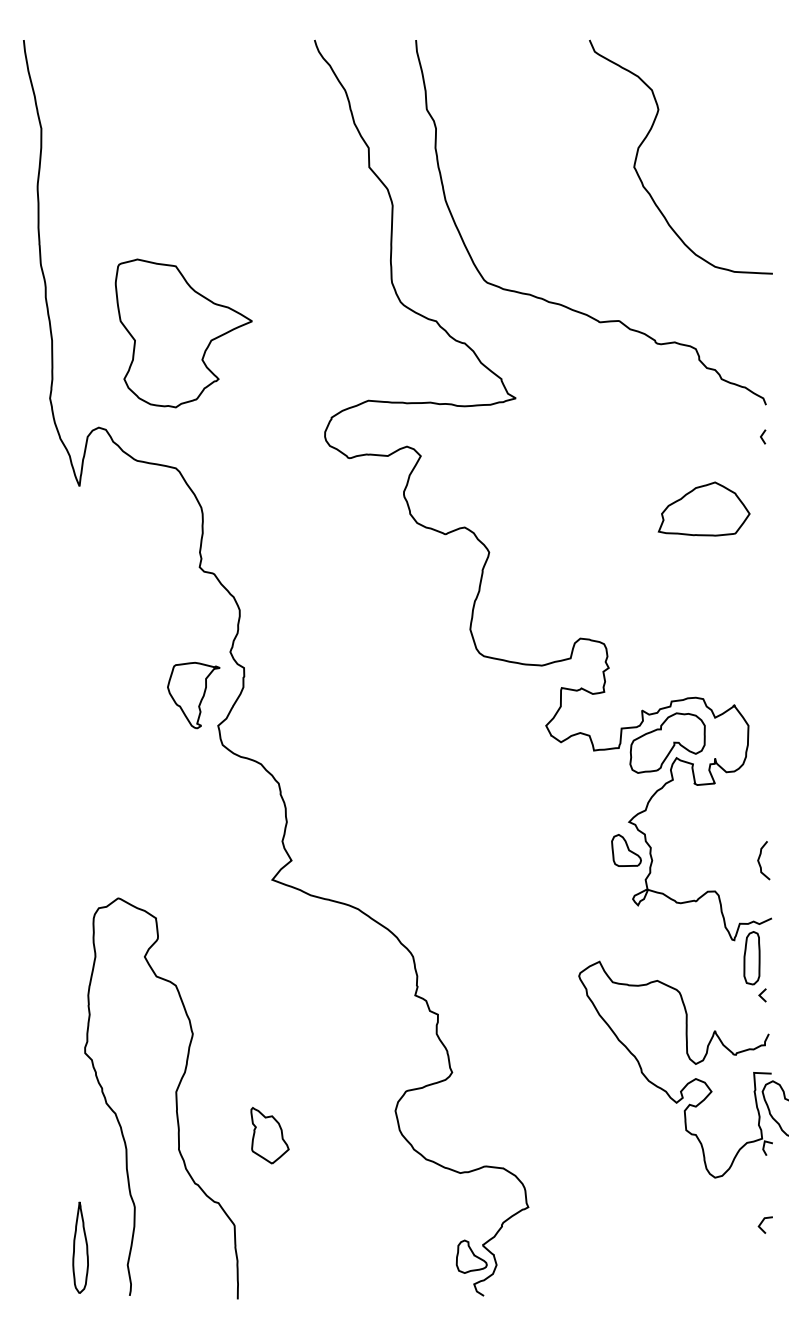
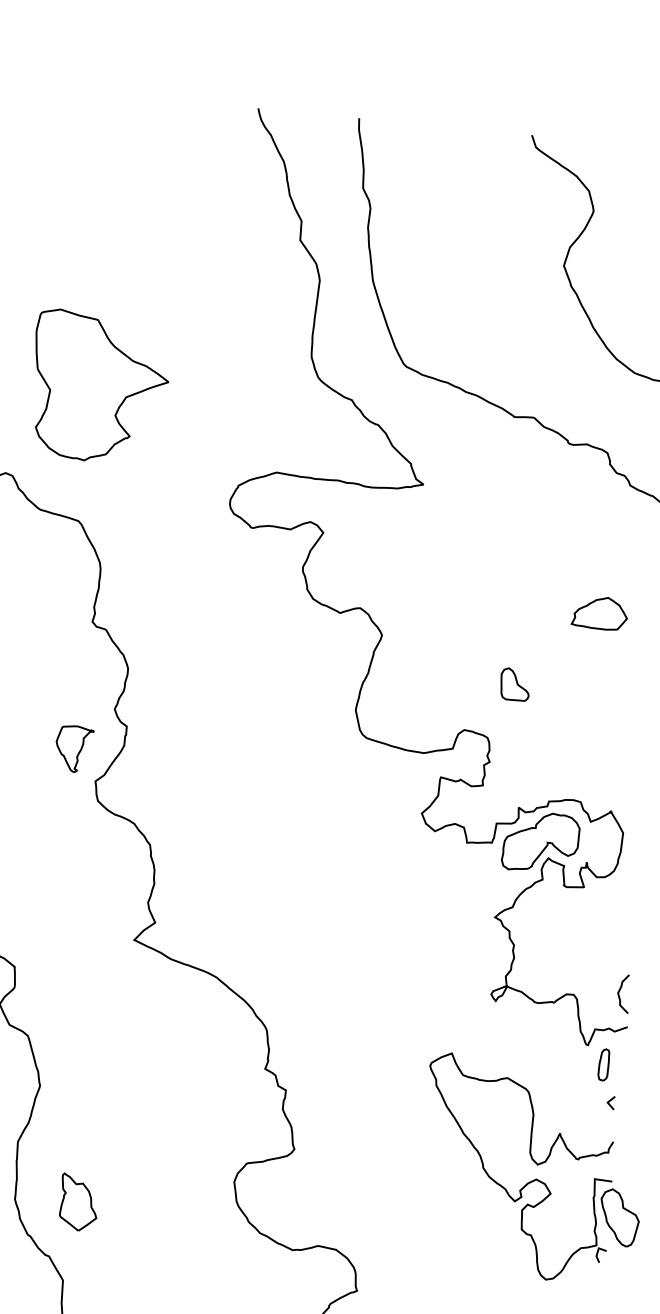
part: (703, 508) -> (599, 612), size x0.6
part: (193, 695) -> (73, 748), size x0.7
part: (626, 850) -> (515, 684), moved
curve: (759, 860) -> (619, 993), moved
part: (751, 958) -> (603, 1065), size x0.6
part: (269, 1135) -> (78, 1202), moved

